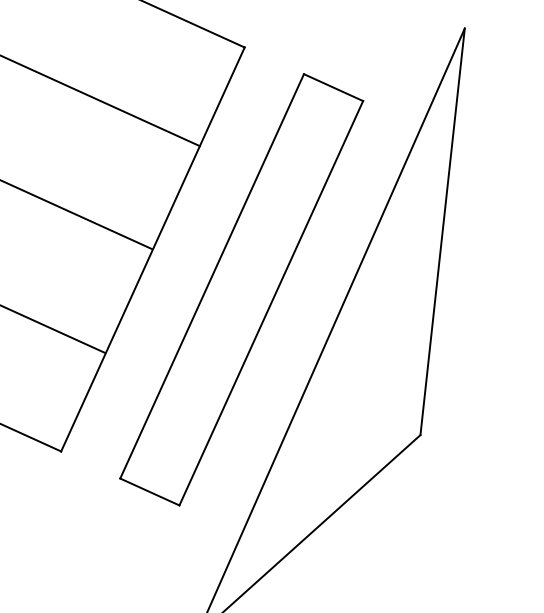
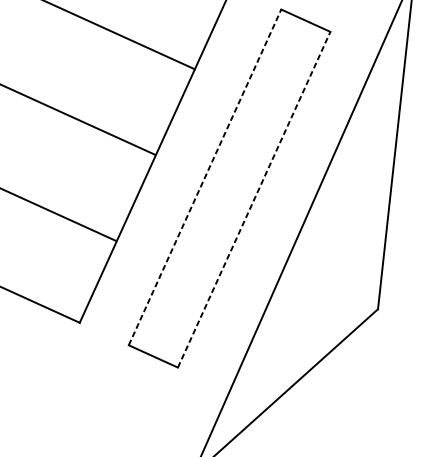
line: (212, 275) -> (205, 176), solid -> dashed
line: (271, 302) -> (254, 199), solid -> dashed

